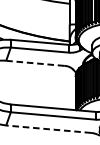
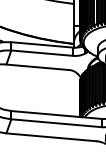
line: (35, 63) -> (37, 67), dashed -> solid
line: (48, 129) -> (51, 137), dashed -> solid

